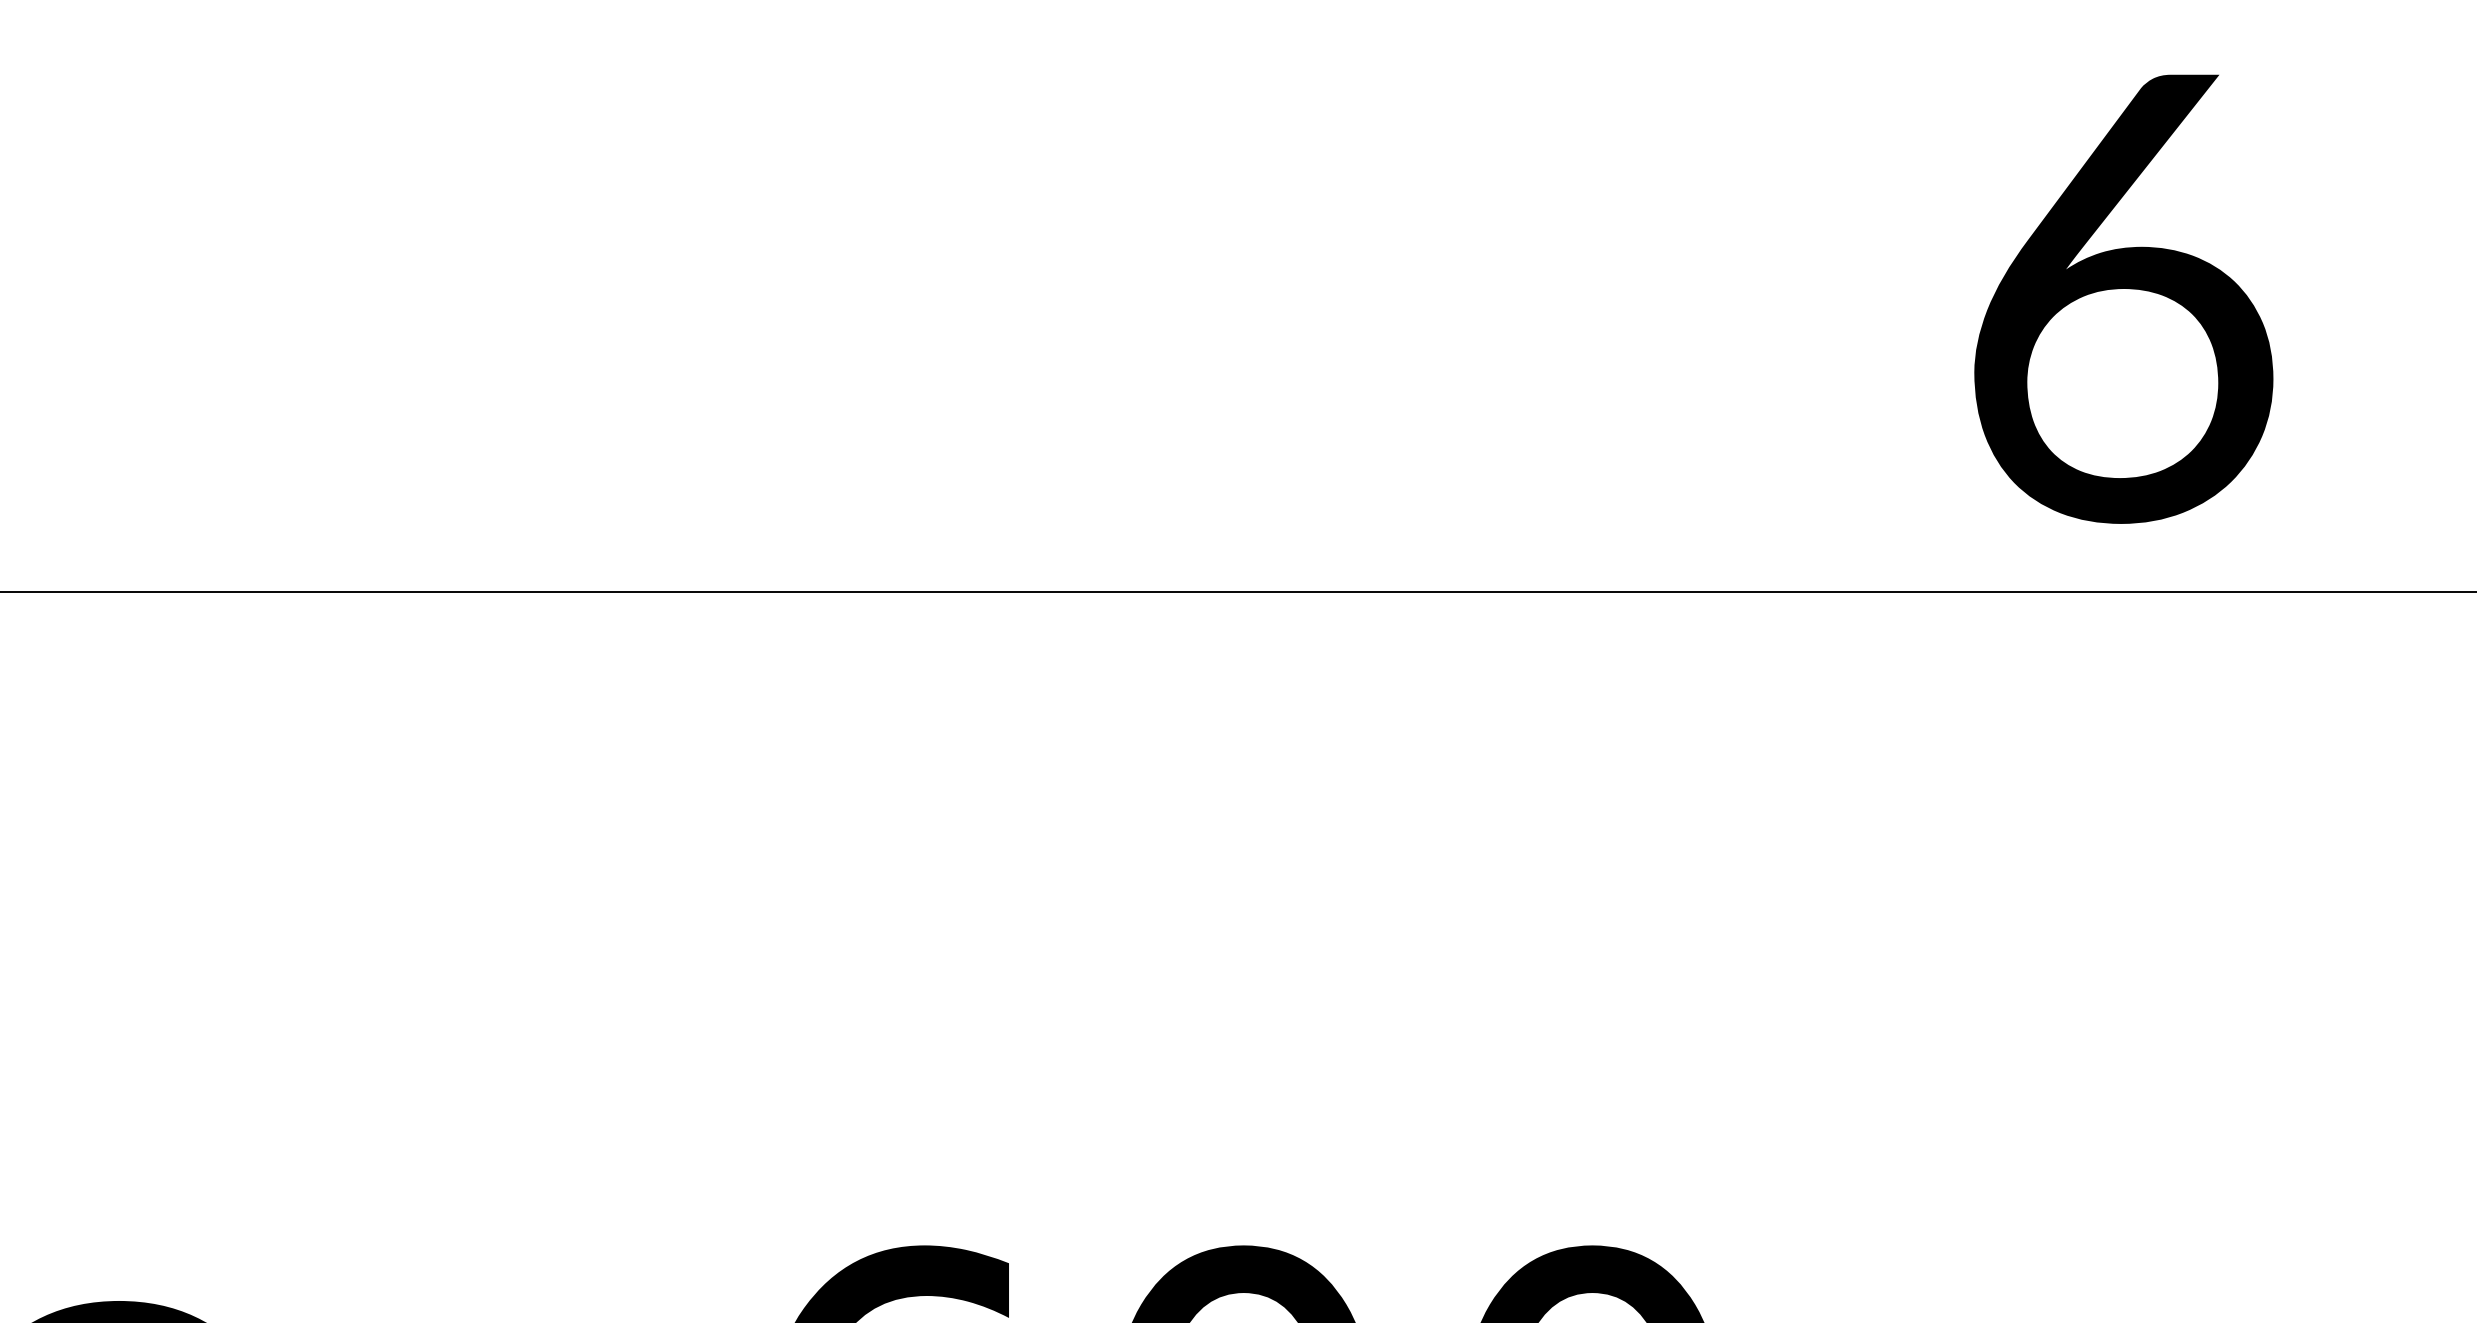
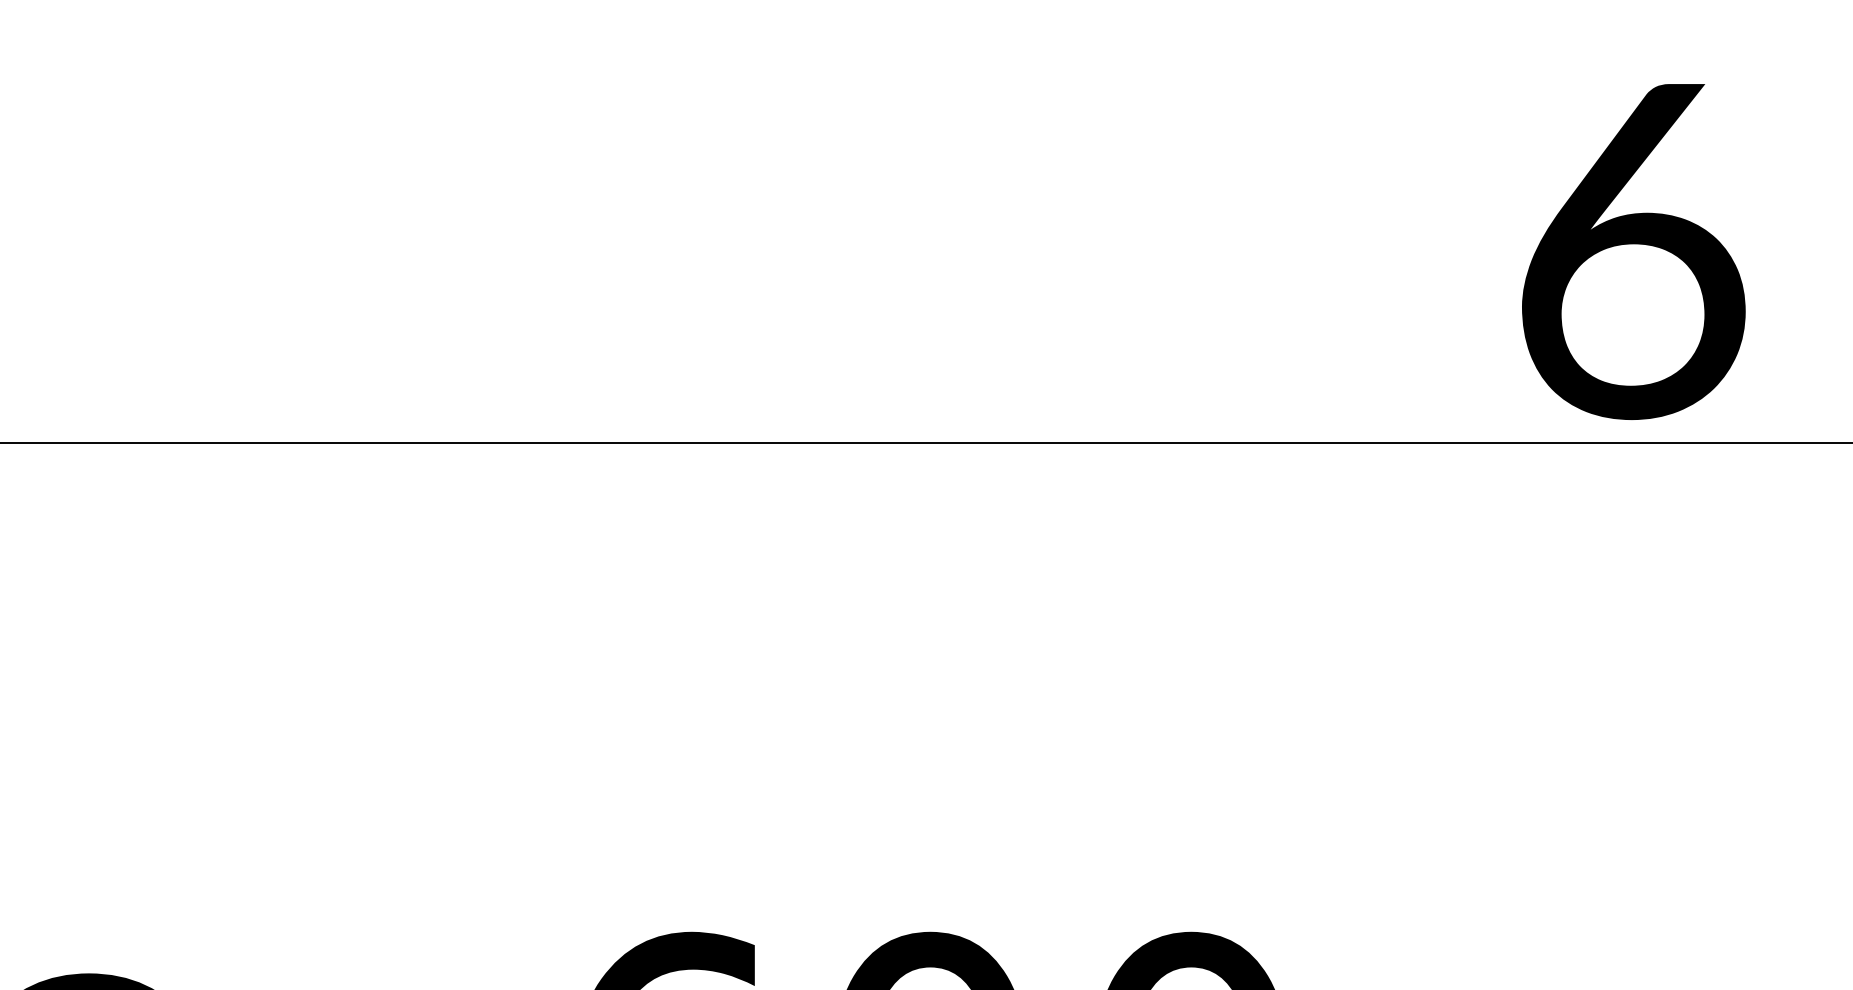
text: (2123, 298) -> (1633, 251), moved

